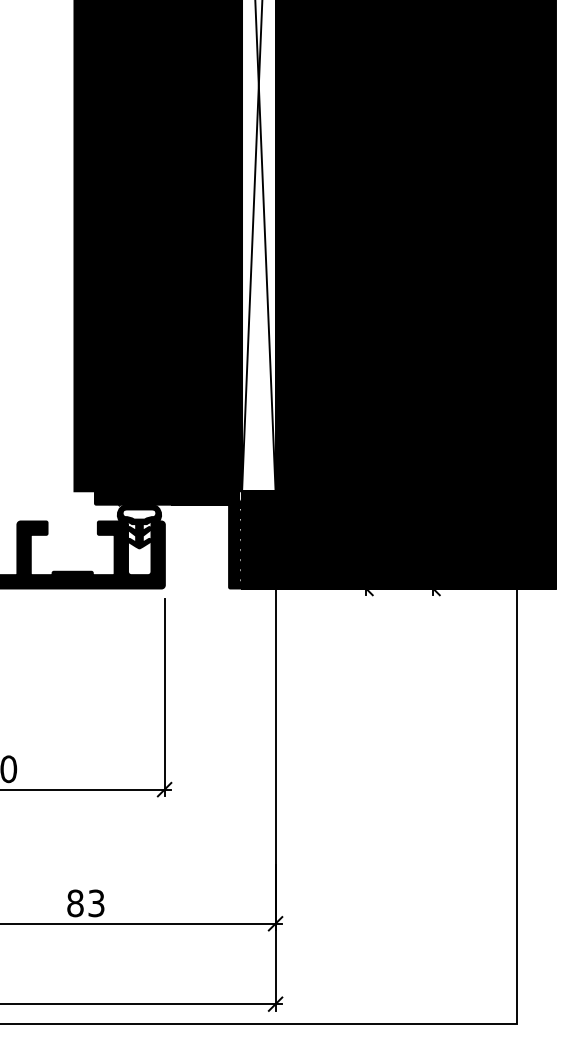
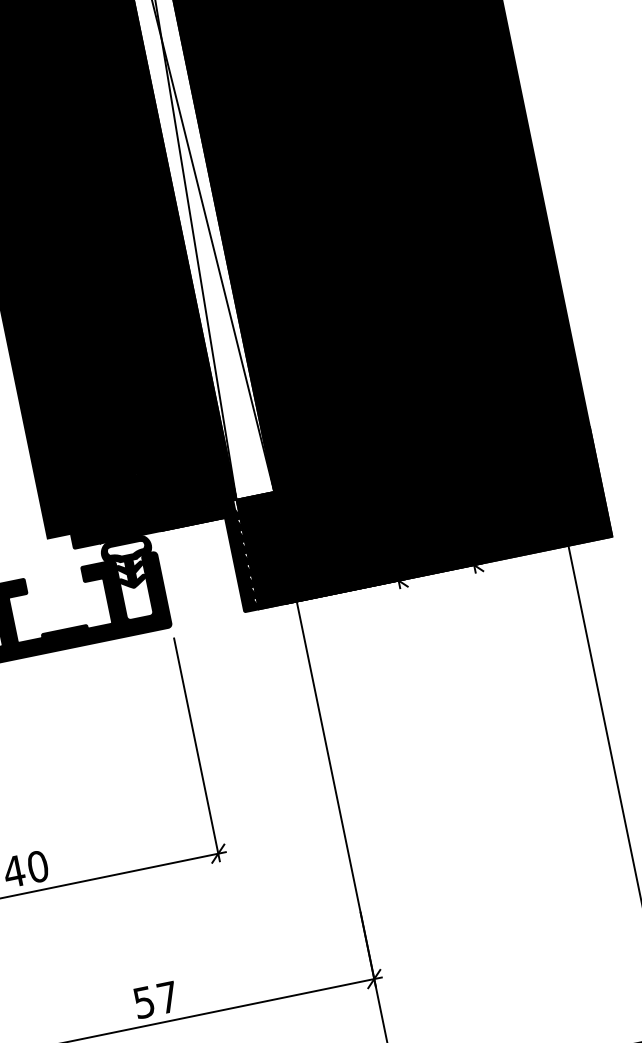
text: (85, 903) -> (155, 1000), 83 -> 57

